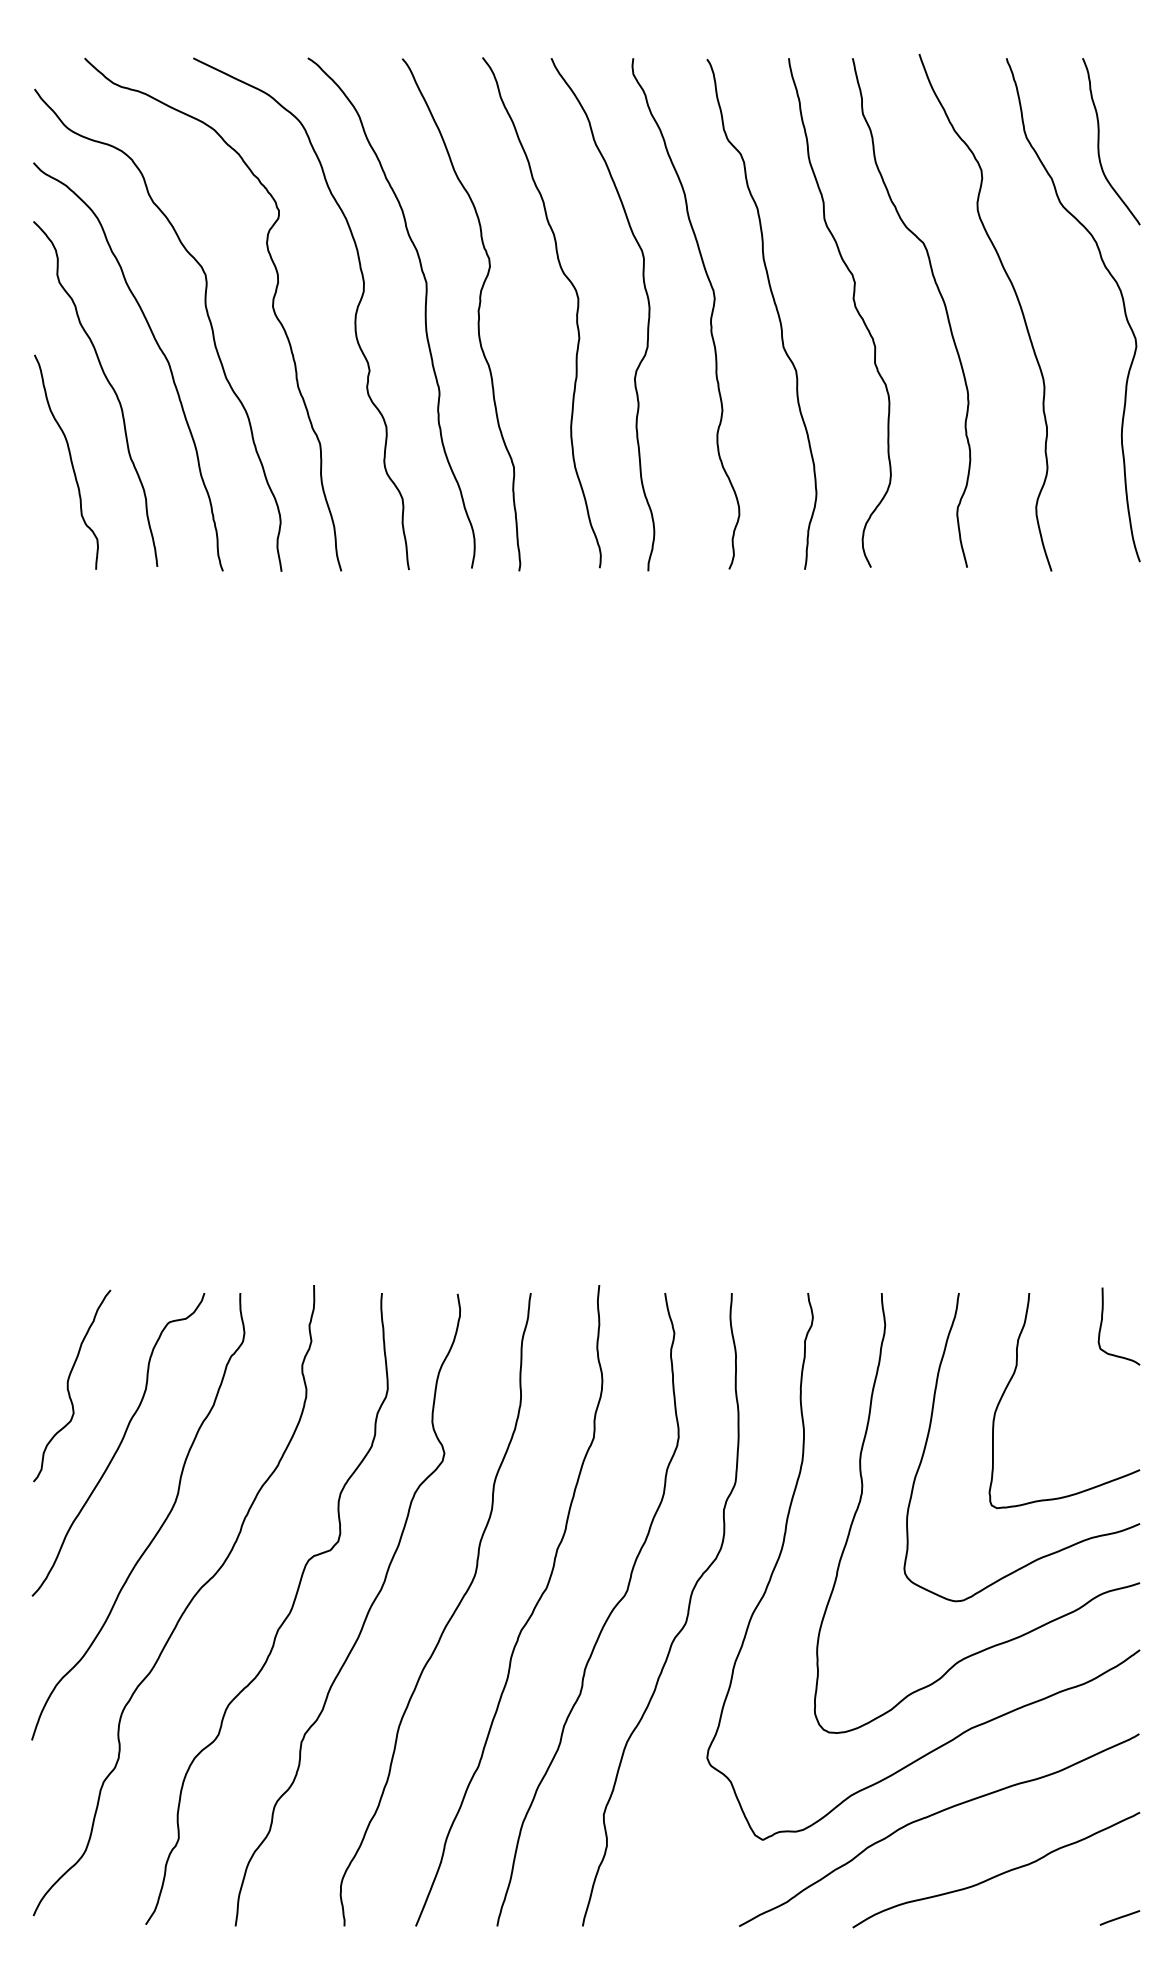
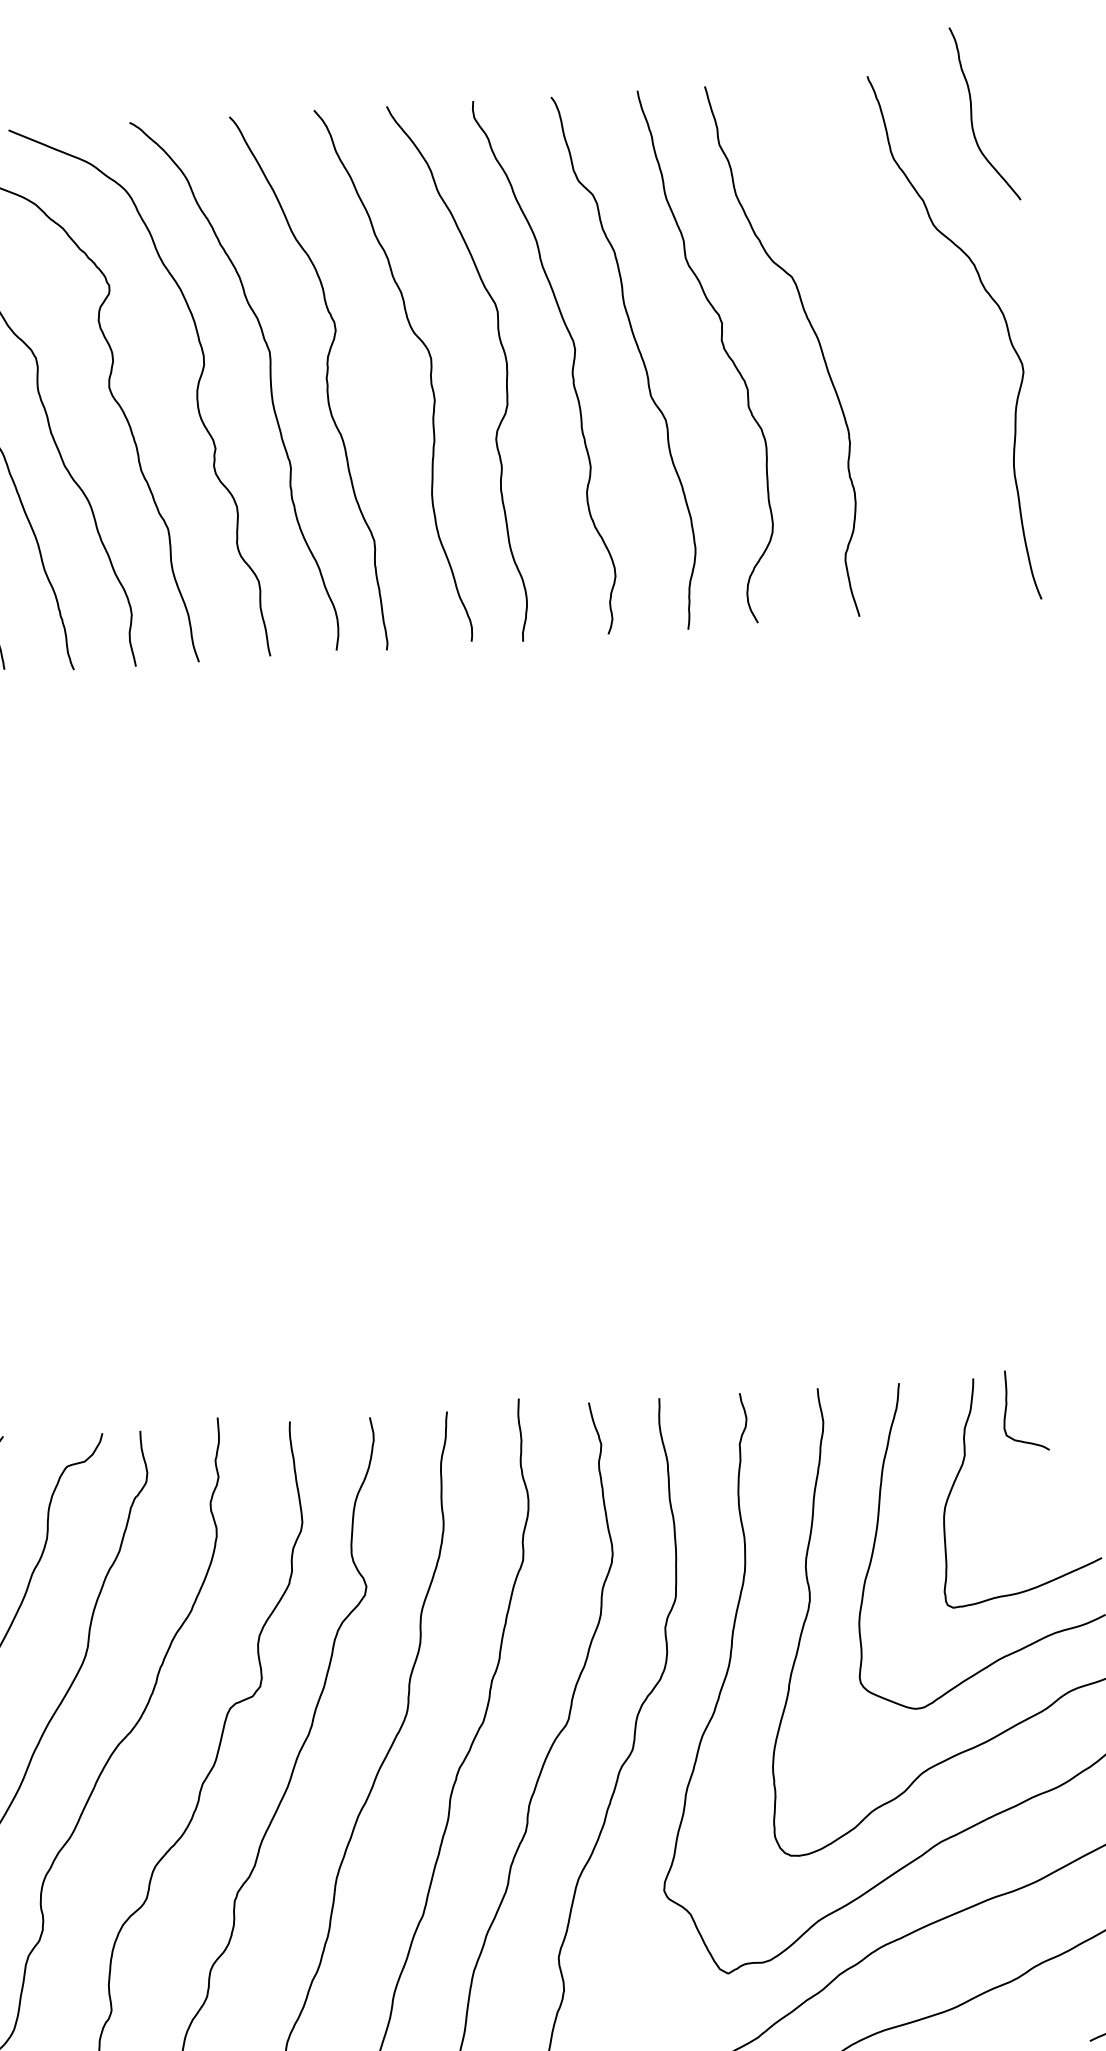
curve: (1099, 141) -> (972, 114), moved
curve: (1017, 301) -> (894, 332), removed
curve: (1102, 1323) -> (1007, 1408), moved

